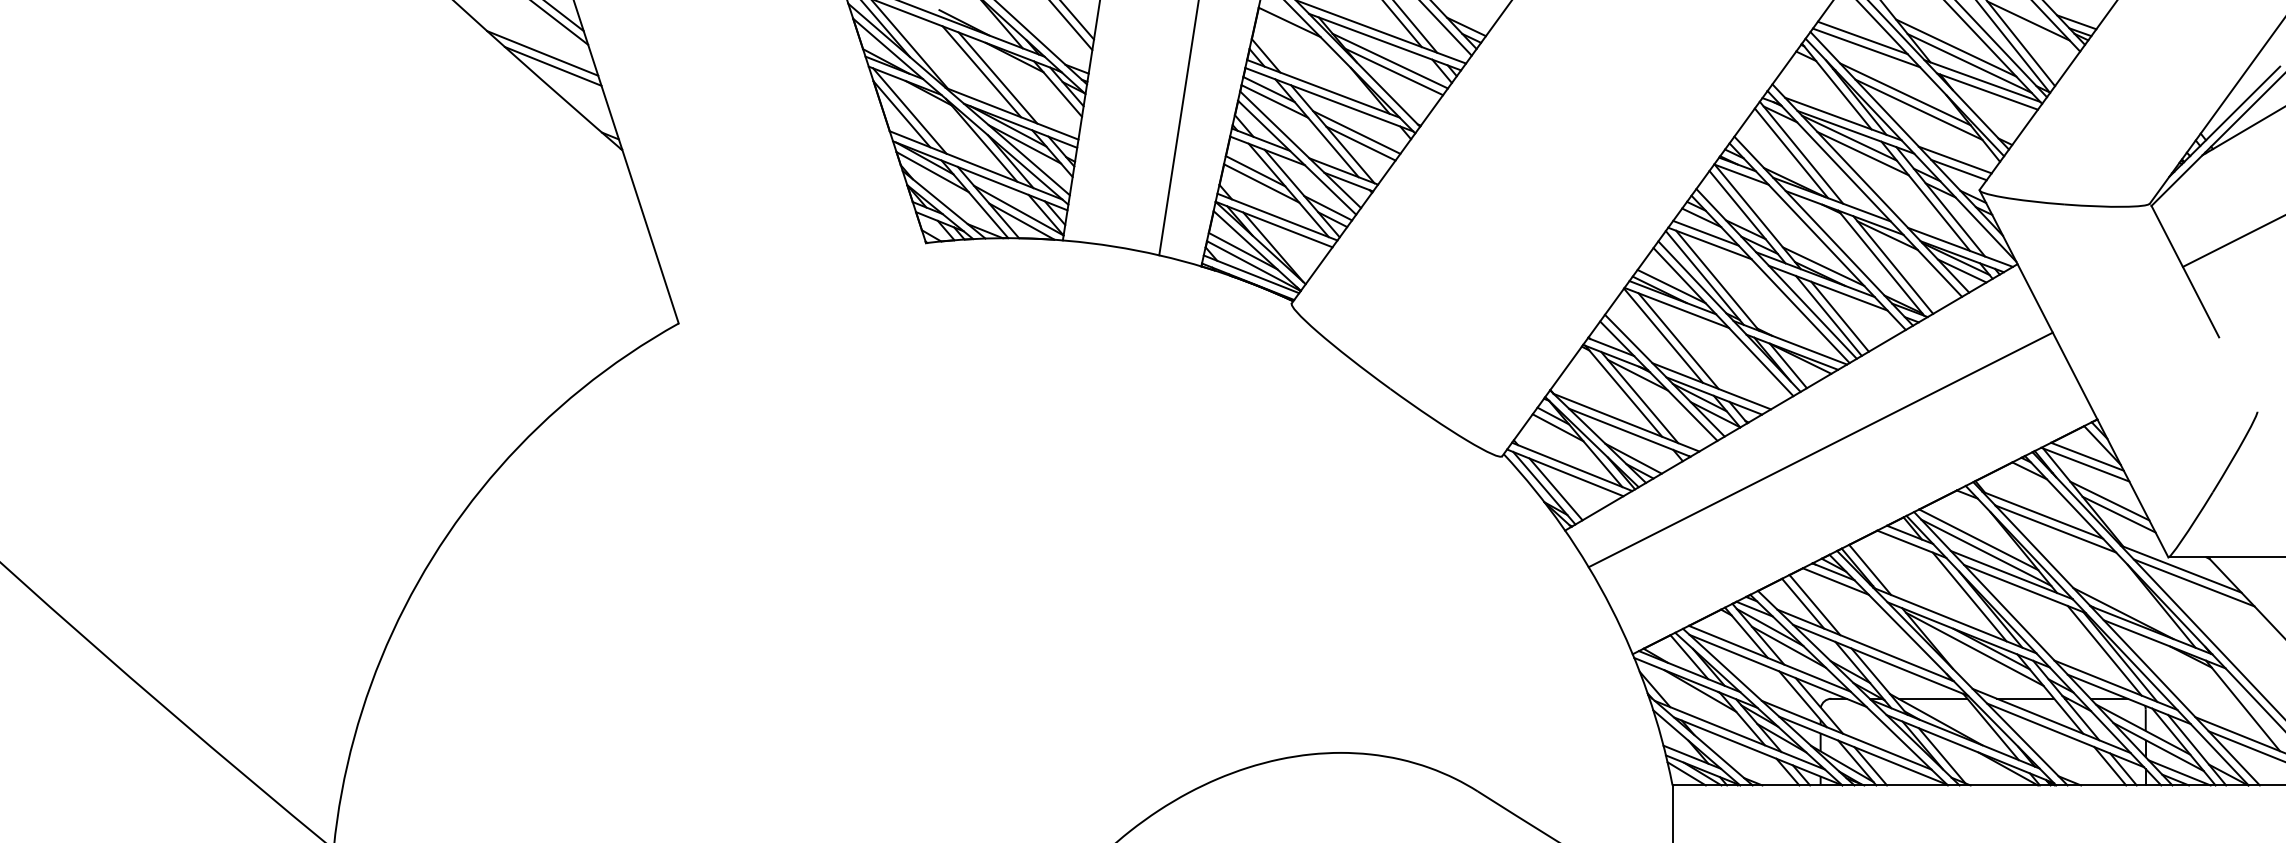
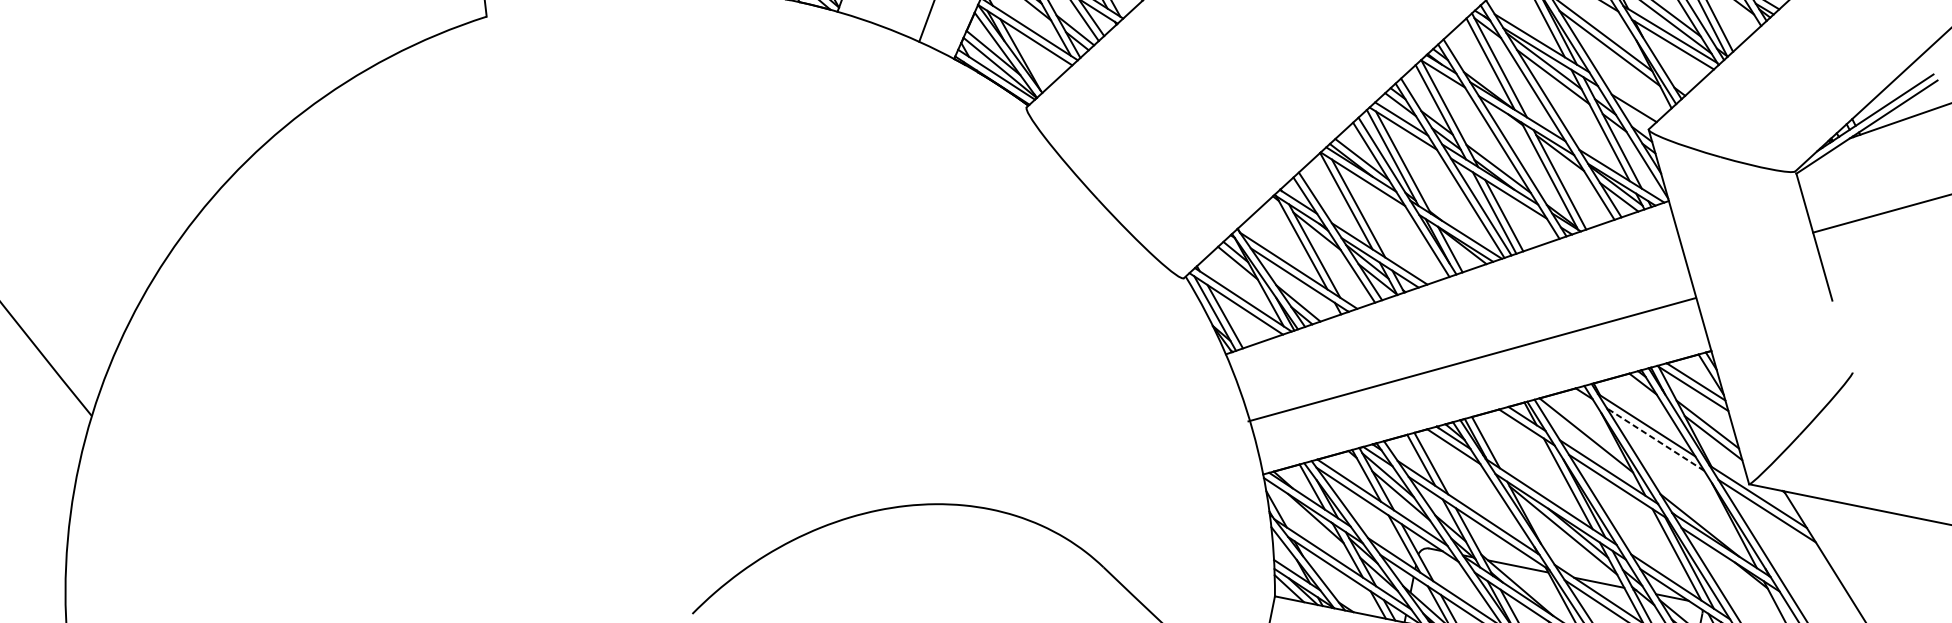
line: (1954, 159) -> (1632, 98), removed
line: (1820, 449) -> (1472, 359), moved
line: (2055, 529) -> (1655, 439), solid -> dashed
line: (1986, 552) -> (1590, 447), removed

